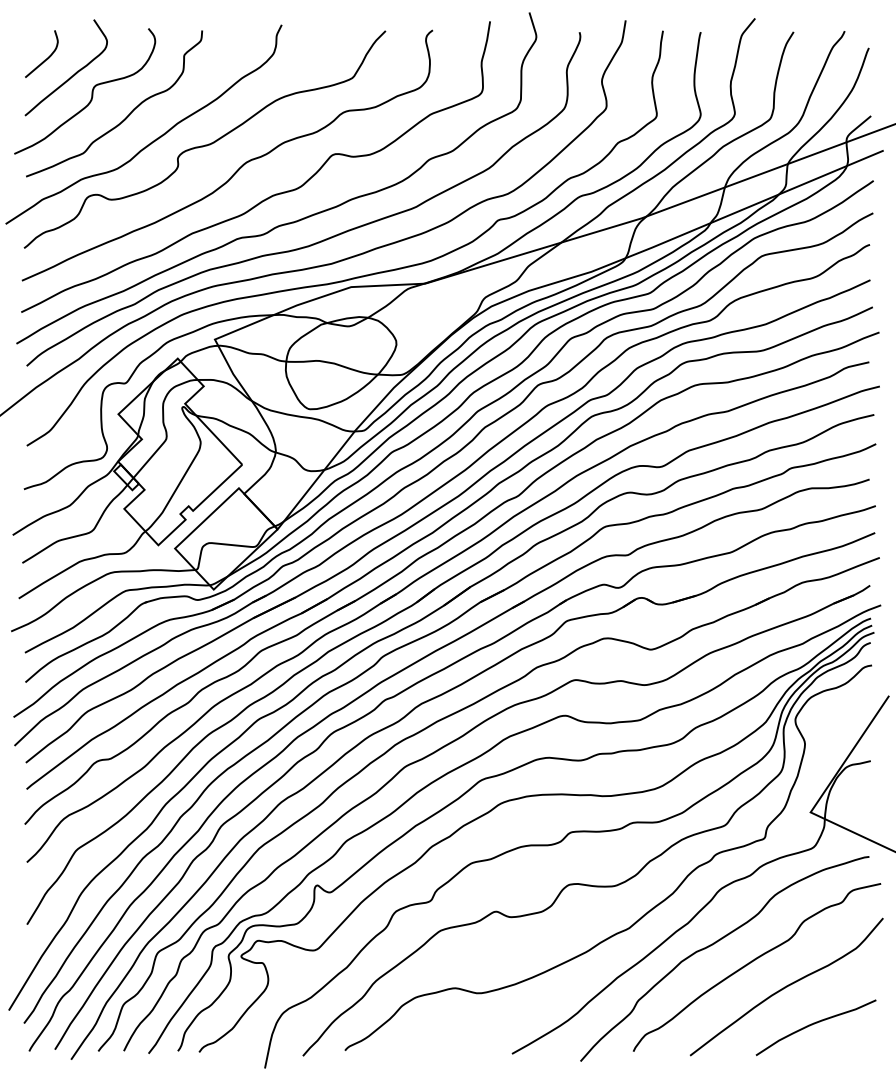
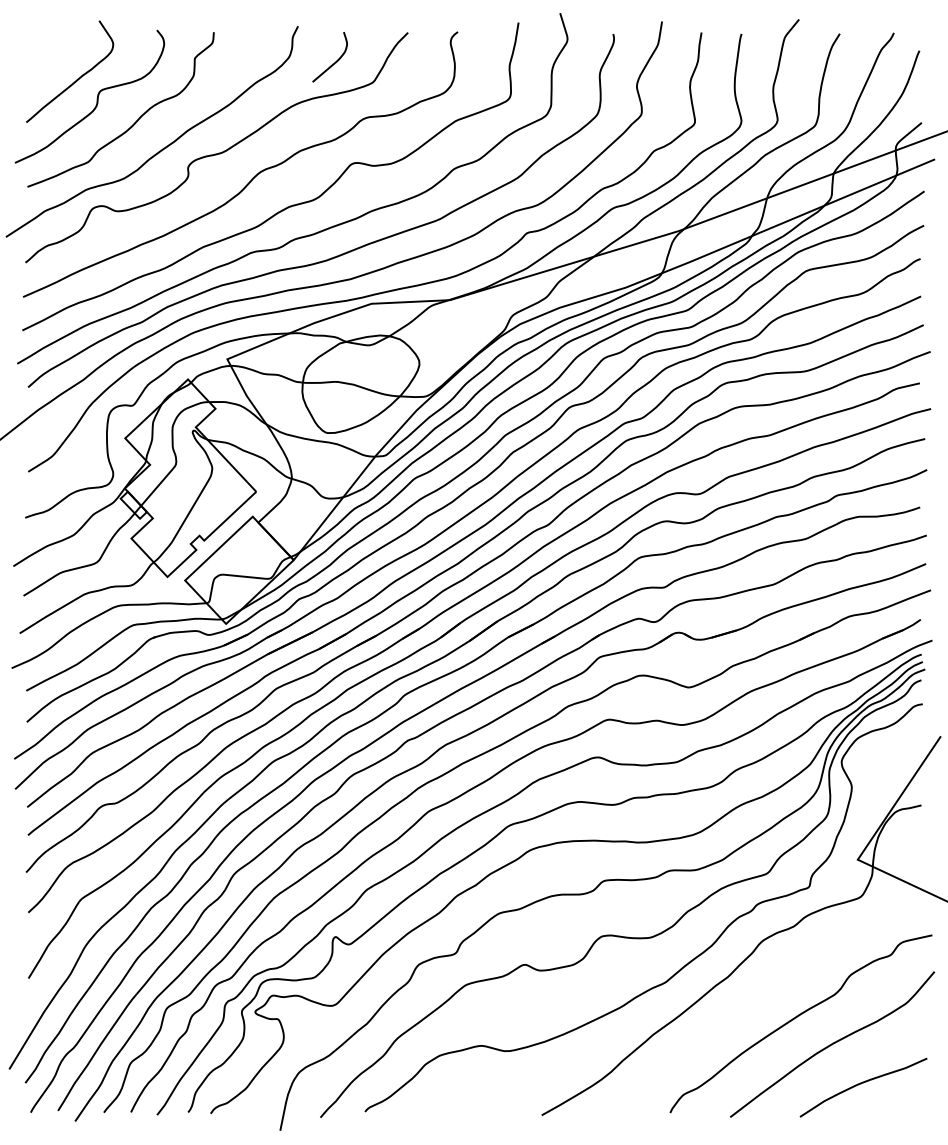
curve: (44, 60) -> (332, 63), moved
curve: (715, 943) -> (757, 998), removed

